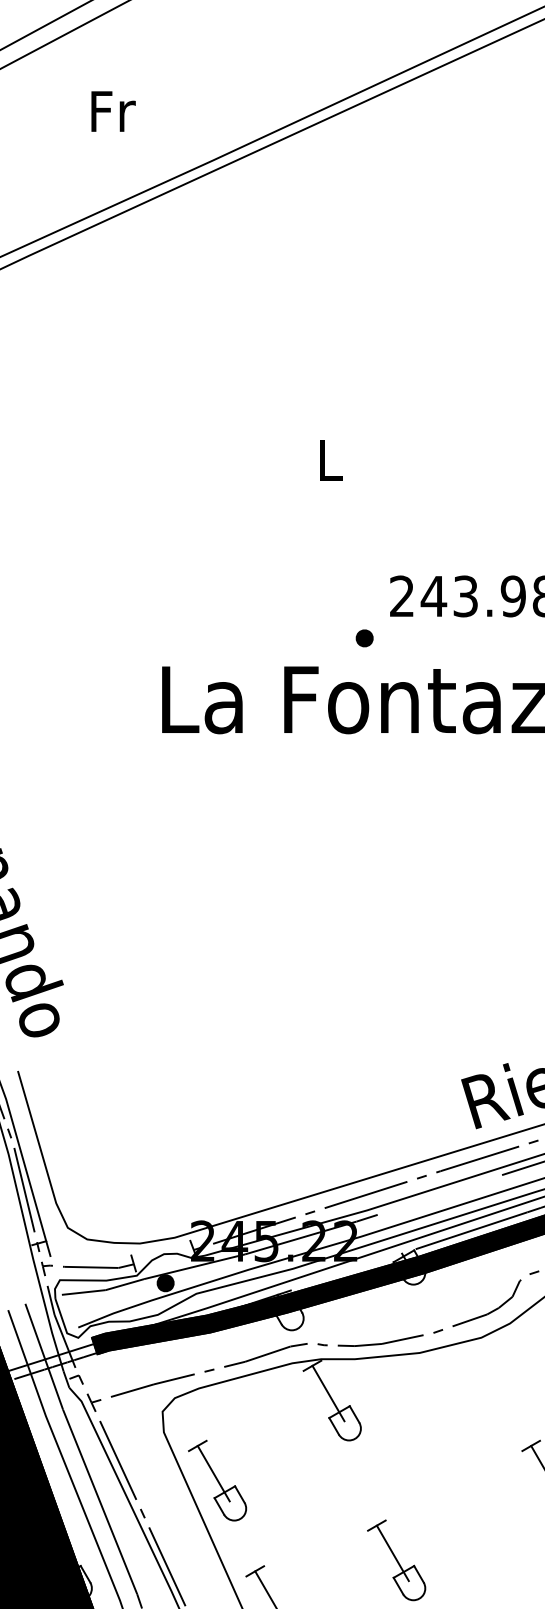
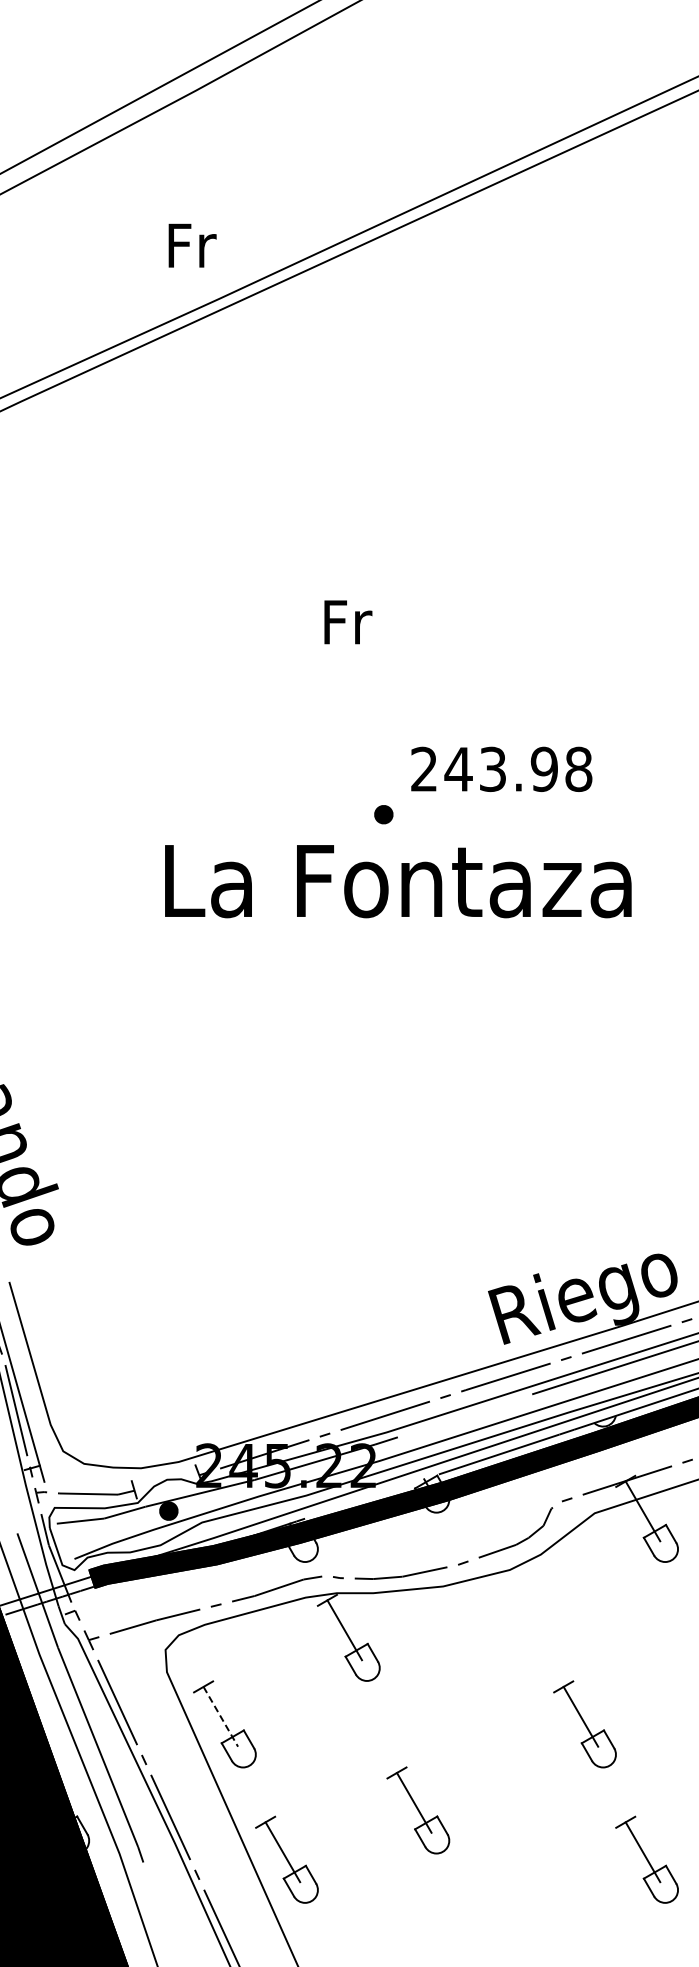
text: (113, 111) -> (192, 245), moved
text: (331, 460) -> (348, 622), L -> Fr
line: (213, 1473) -> (220, 1716), solid -> dashed

